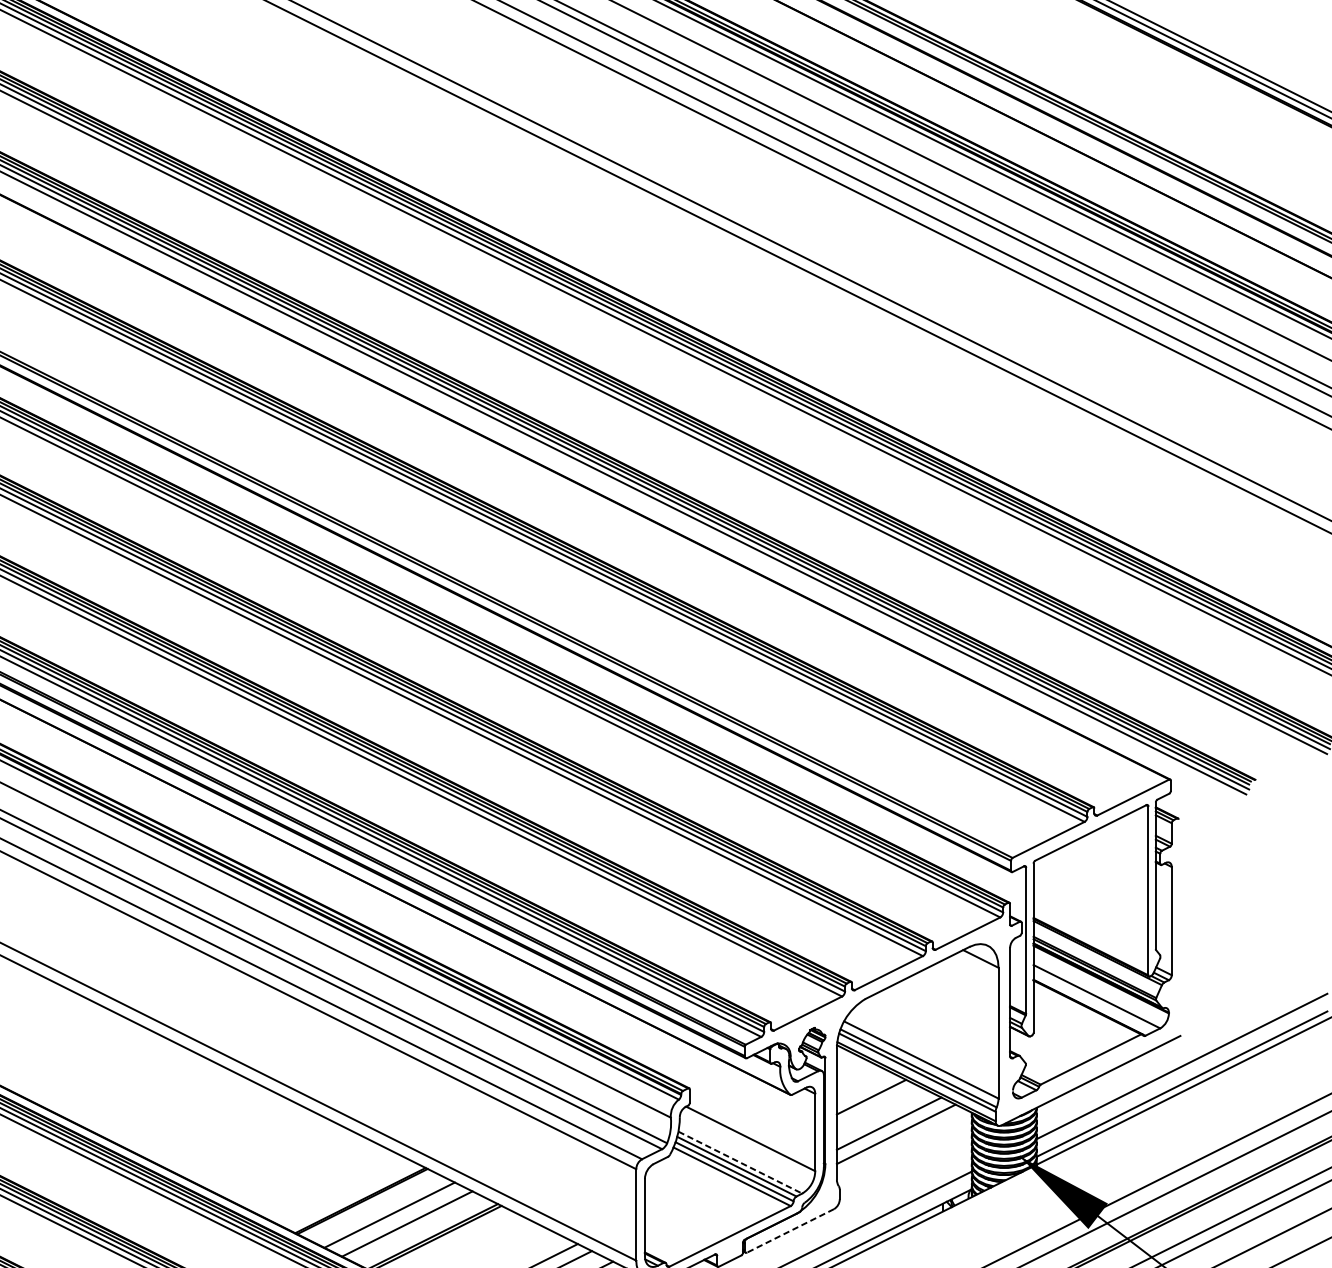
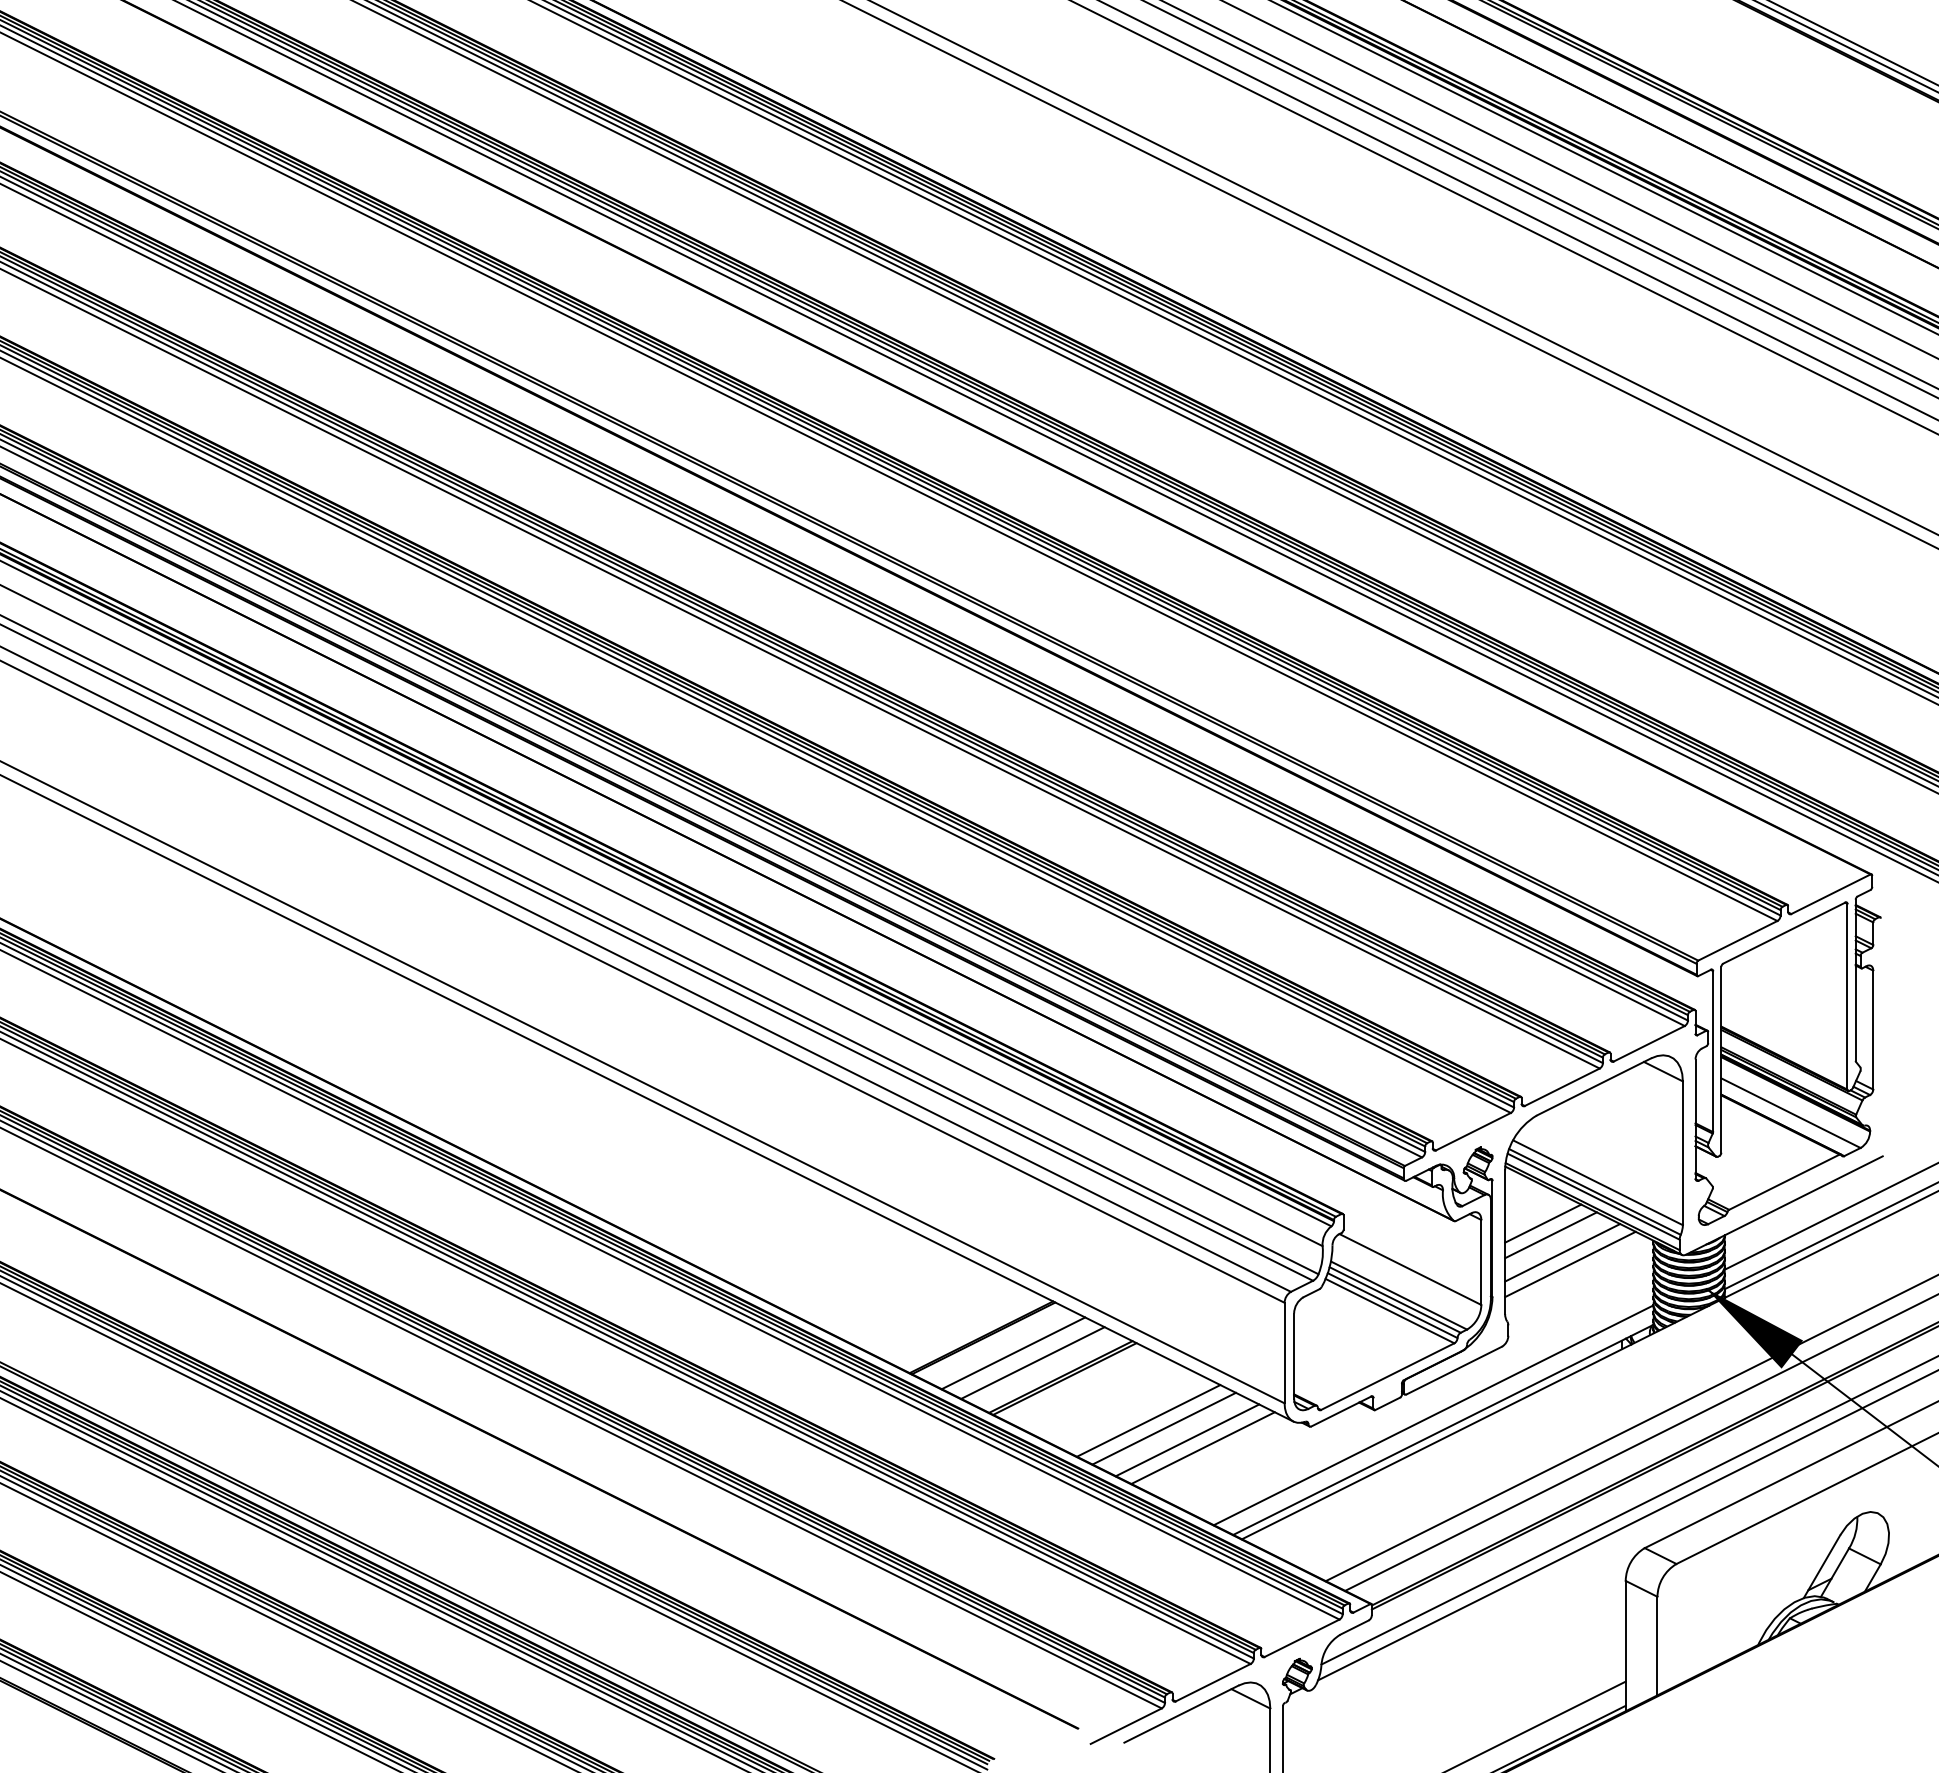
line: (878, 1107) -> (1550, 1235), added
line: (740, 1162) -> (1399, 1295), dashed -> solid
line: (789, 1230) -> (1453, 1370), dashed -> solid

